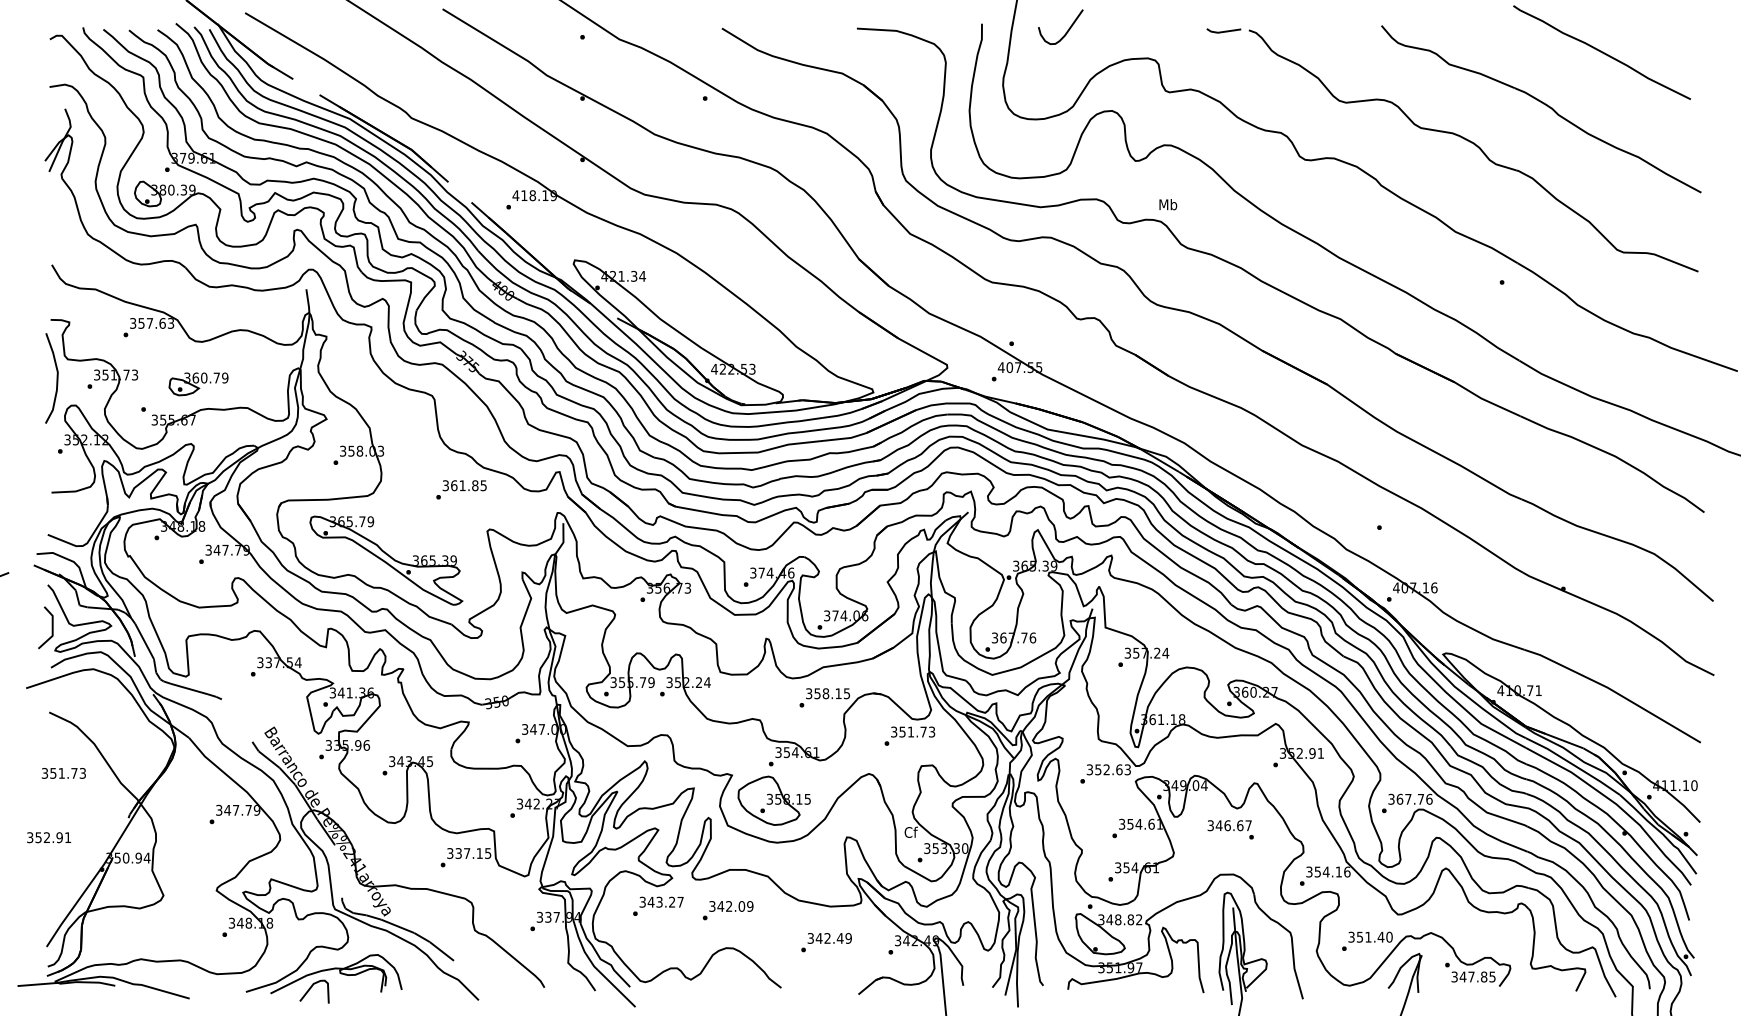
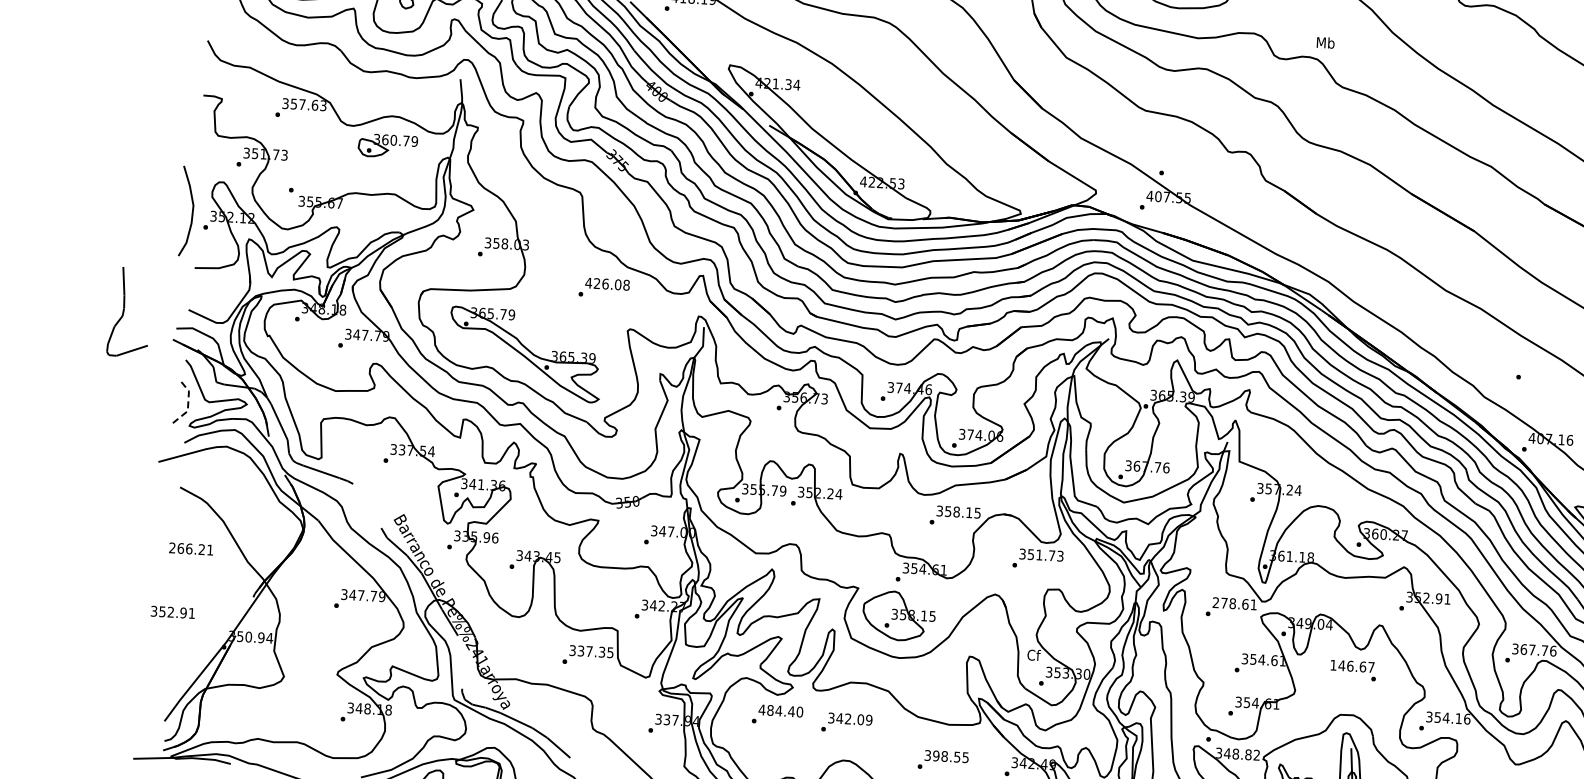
curve: (56, 378) -> (191, 211), moved
part: (198, 384) -> (387, 146), moved
text: (464, 485) -> (607, 283), 361.85 -> 426.08
line: (52, 628) -> (188, 403), solid -> dashed
text: (1108, 769) -> (1234, 603), 352.63 -> 278.61
text: (63, 772) -> (191, 548), 351.73 -> 266.21
text: (1210, 825) -> (1333, 665), 346.67 -> 146.67
text: (479, 853) -> (601, 652), 337.15 -> 337.35
text: (661, 901) -> (780, 710), 343.27 -> 484.40
text: (833, 938) -> (950, 756), 342.49 -> 398.55

